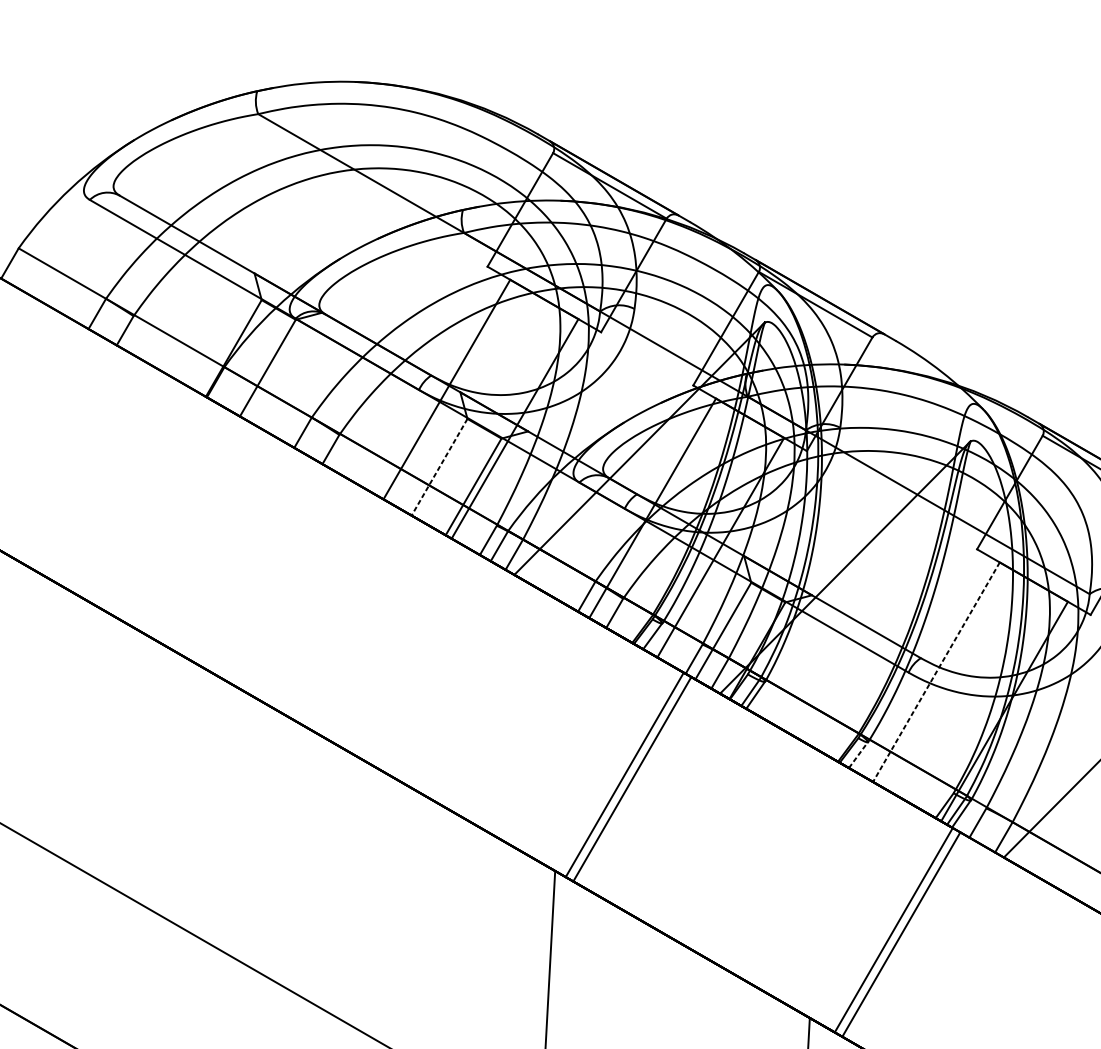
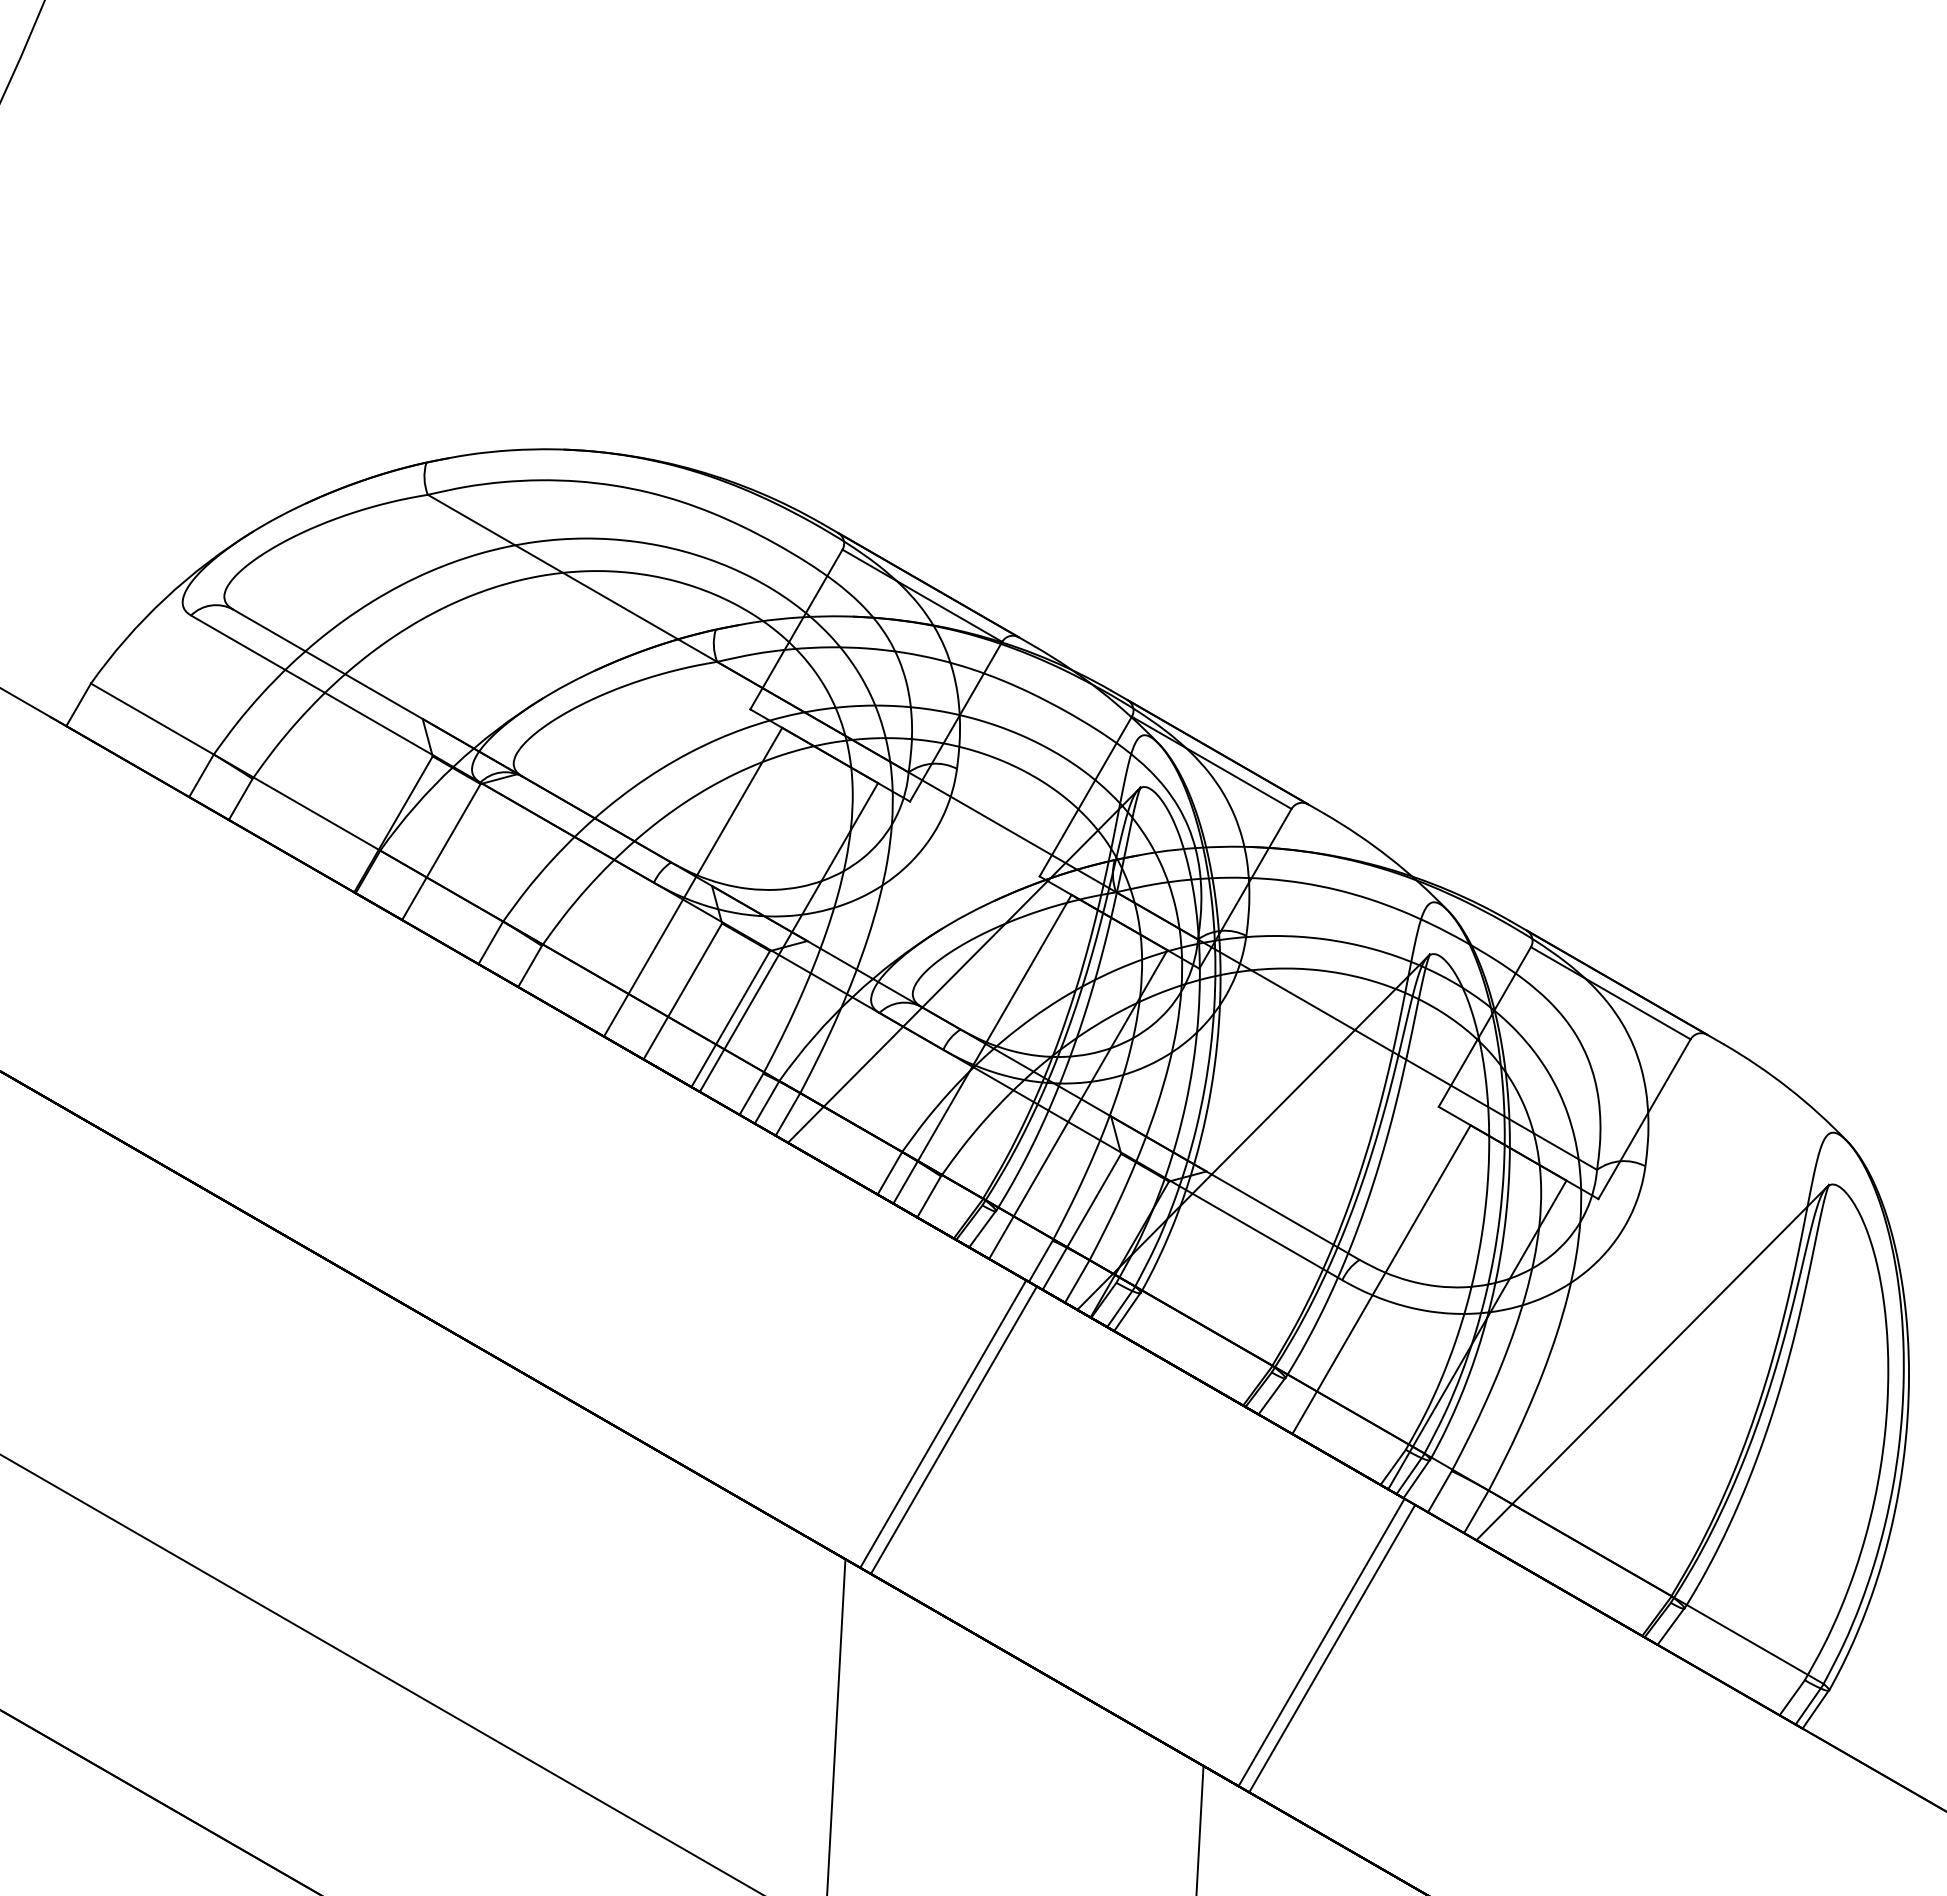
line: (439, 467) -> (682, 991), dashed -> solid
line: (936, 672) -> (1381, 1280), dashed -> solid
line: (858, 755) -> (1271, 1396), dashed -> solid

